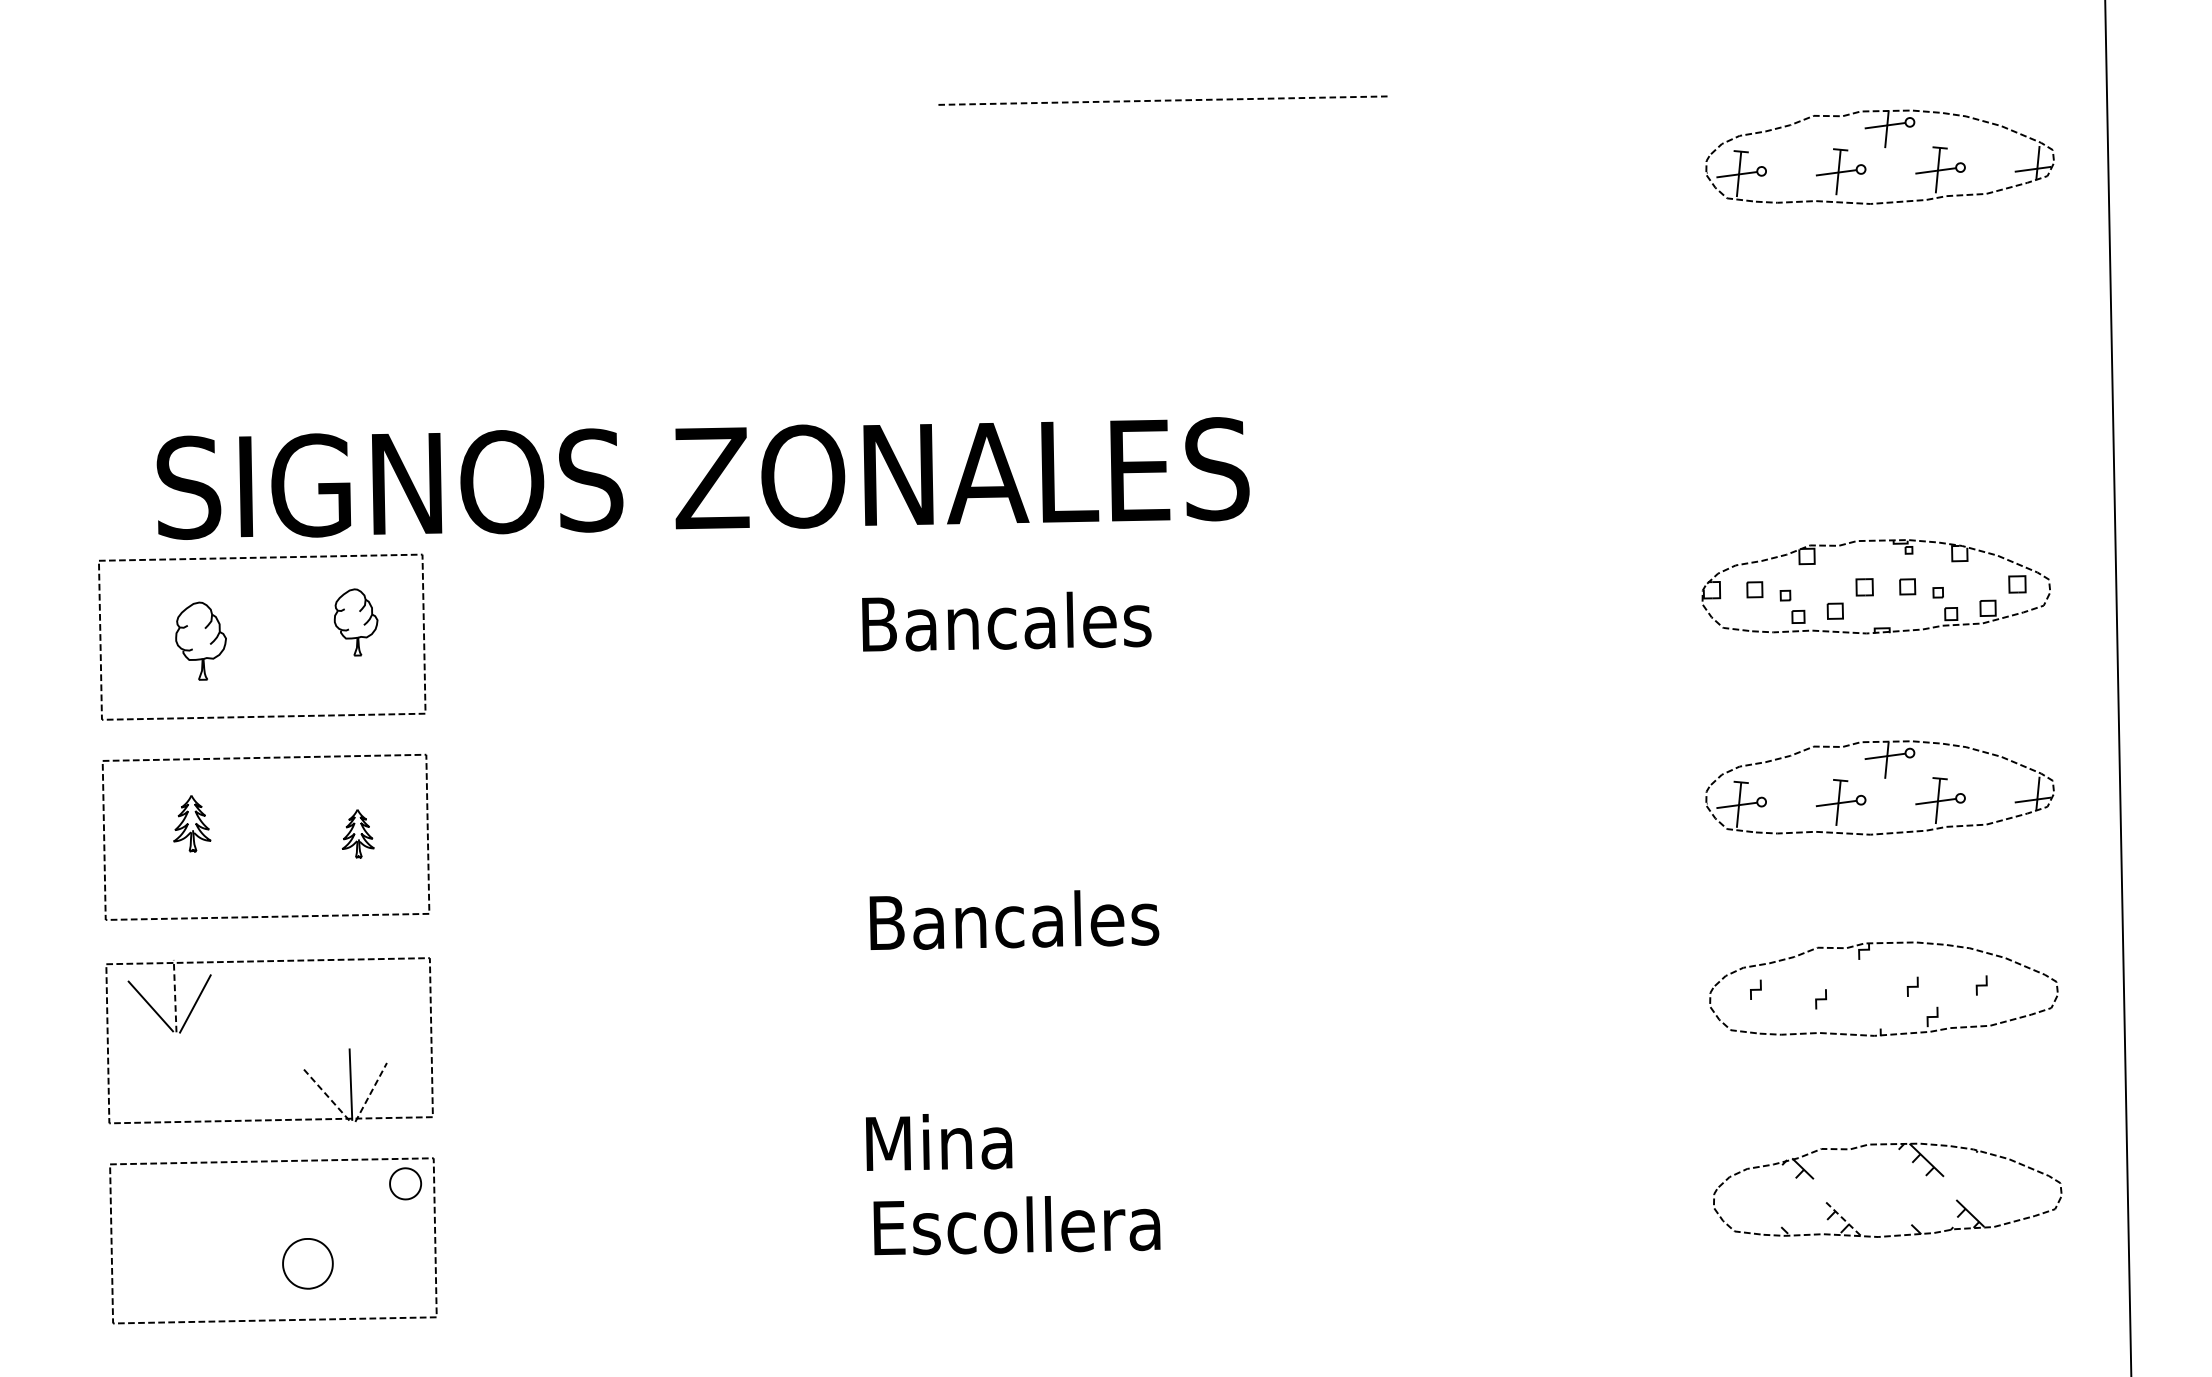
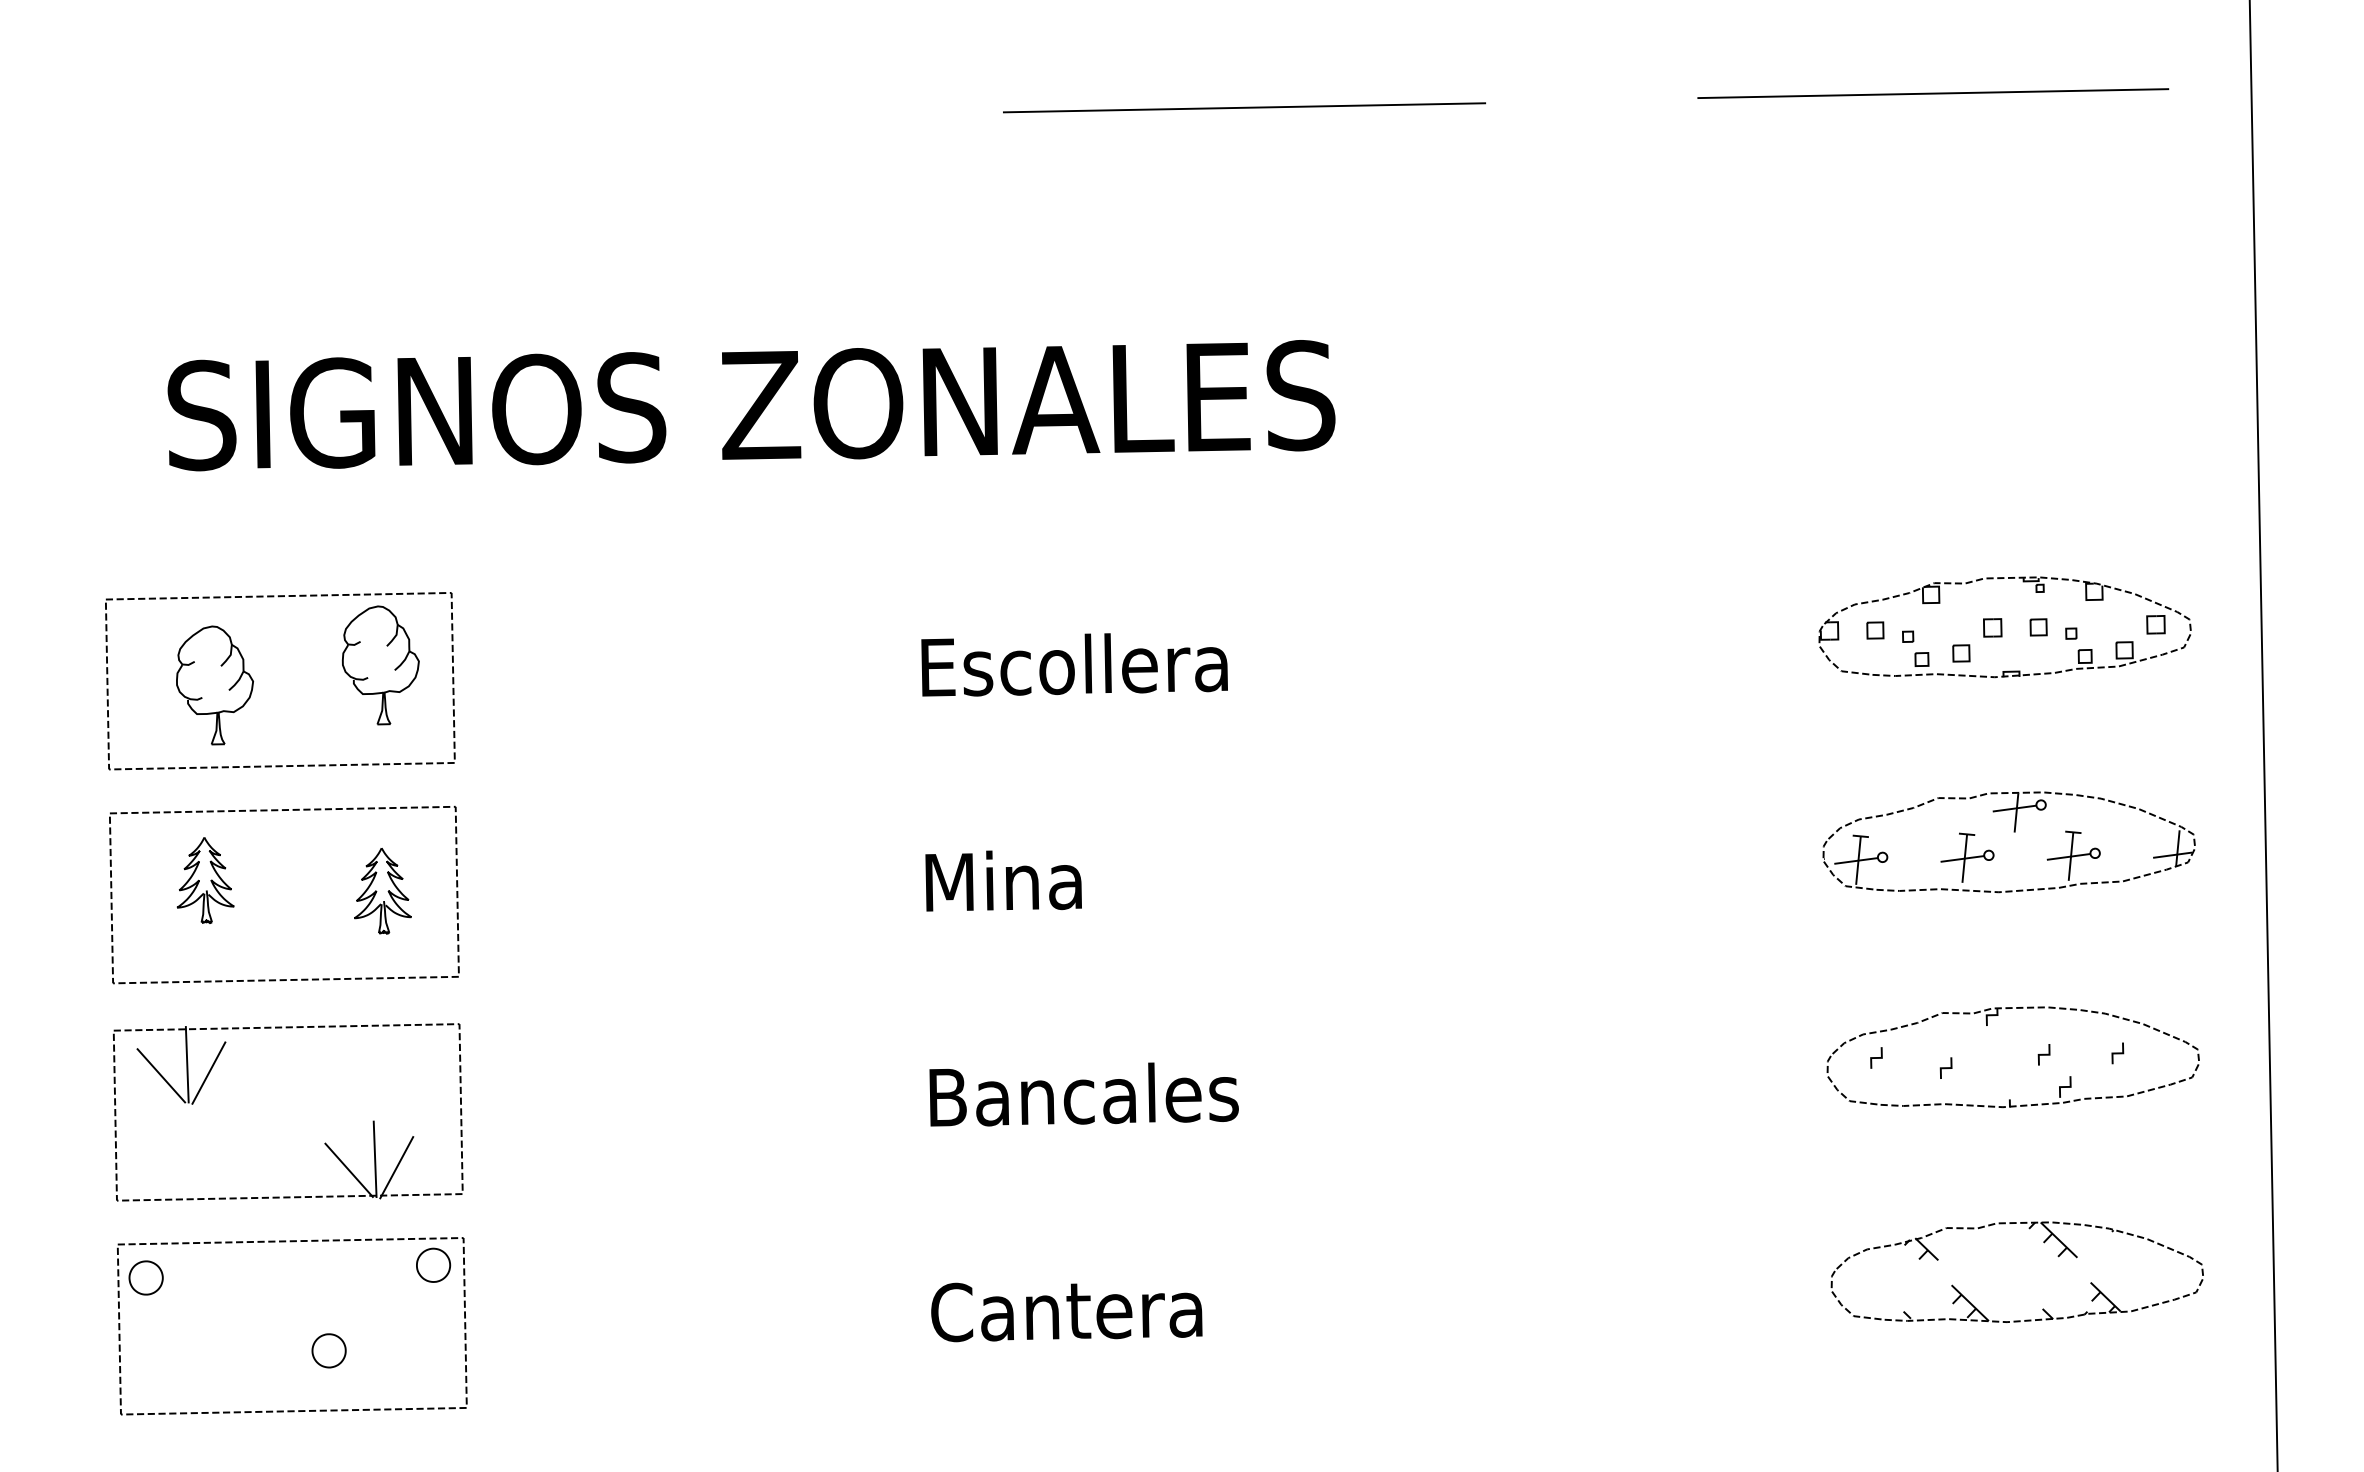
line: (1809, 87) -> (1933, 93), added
line: (1164, 100) -> (1244, 107), dashed -> solid
part: (1884, 148) -> (2013, 158), removed
text: (703, 478) -> (751, 405), moved
text: (1010, 621) -> (1079, 664), Bancales -> Escollera
part: (355, 622) -> (380, 665), size x1.67
part: (200, 641) -> (214, 685), size x1.43
part: (192, 823) -> (205, 880), size x1.43
part: (357, 834) -> (382, 891), size x1.67
text: (1013, 920) -> (1083, 1094), moved
line: (175, 995) -> (187, 1064), dashed -> solid
line: (370, 1092) -> (396, 1167), dashed -> solid
line: (326, 1095) -> (349, 1170), dashed -> solid
text: (938, 1141) -> (1003, 880), moved
part: (136, 1195) -> (145, 1277), added
line: (1843, 1219) -> (1970, 1303), dashed -> solid
text: (1015, 1226) -> (1085, 1310), Escollera -> Cantera
part: (307, 1263) -> (328, 1350), size x0.62

